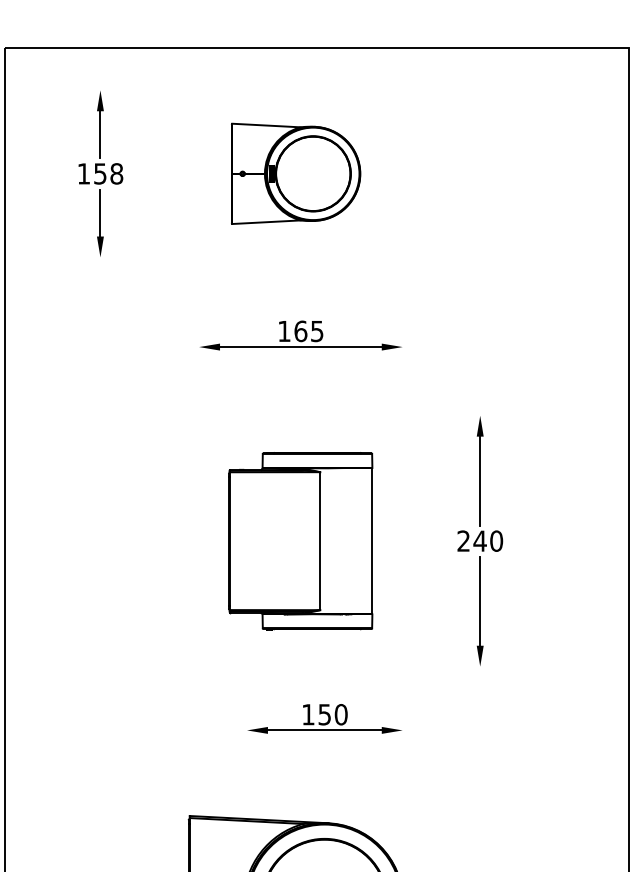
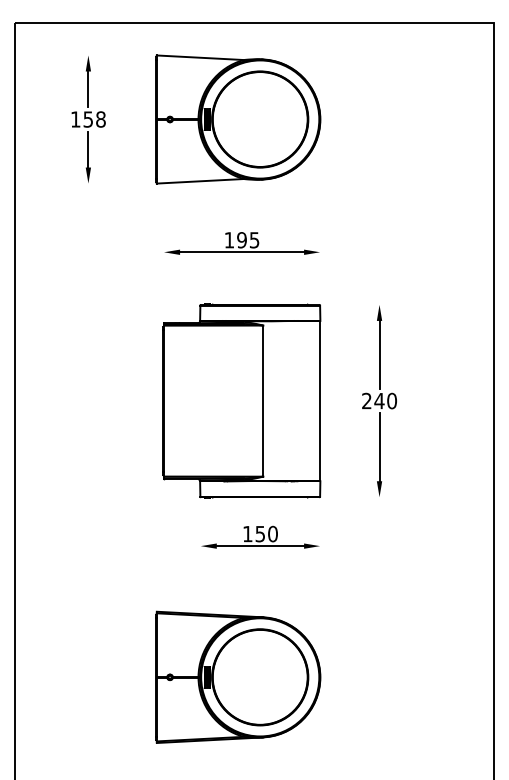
part: (296, 173) -> (238, 119), size x1.67
text: (301, 331) -> (242, 240), 165 -> 195
part: (300, 540) -> (241, 400), size x1.43

